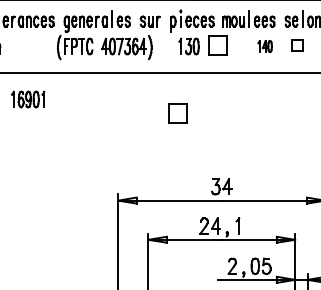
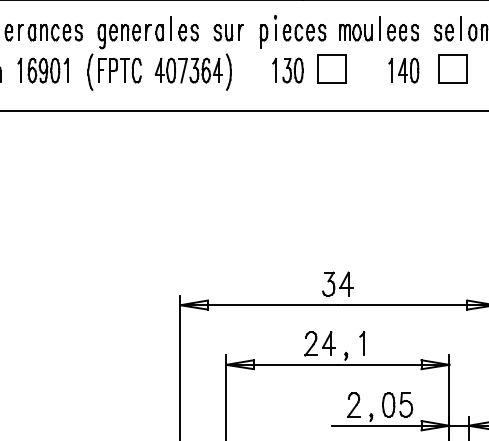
part: (296, 45) -> (451, 69), size x1.67
part: (264, 46) -> (402, 70), size x1.43
part: (28, 99) -> (43, 70), moved
part: (177, 113) -> (270, 172), removed

